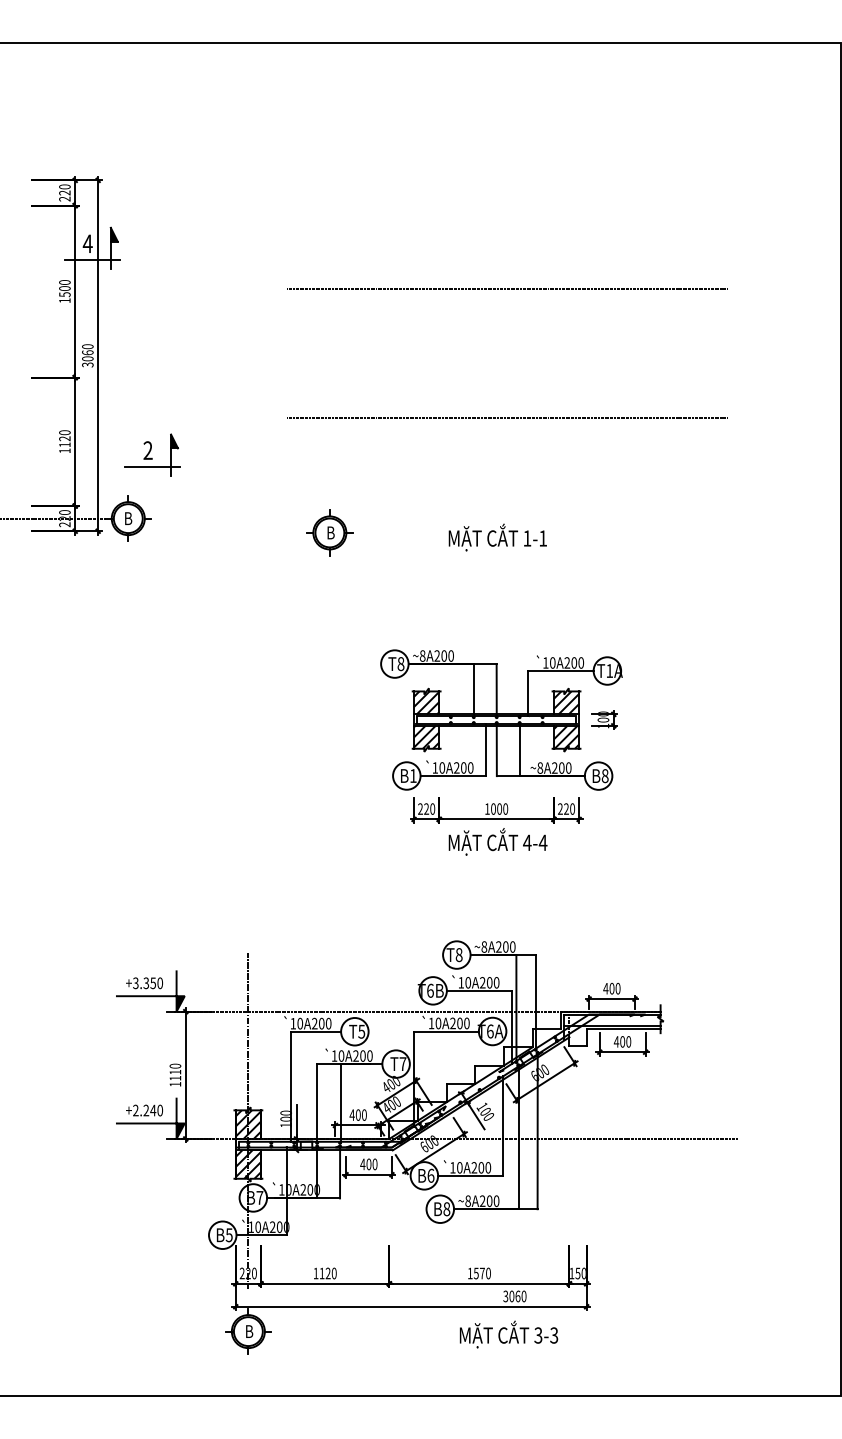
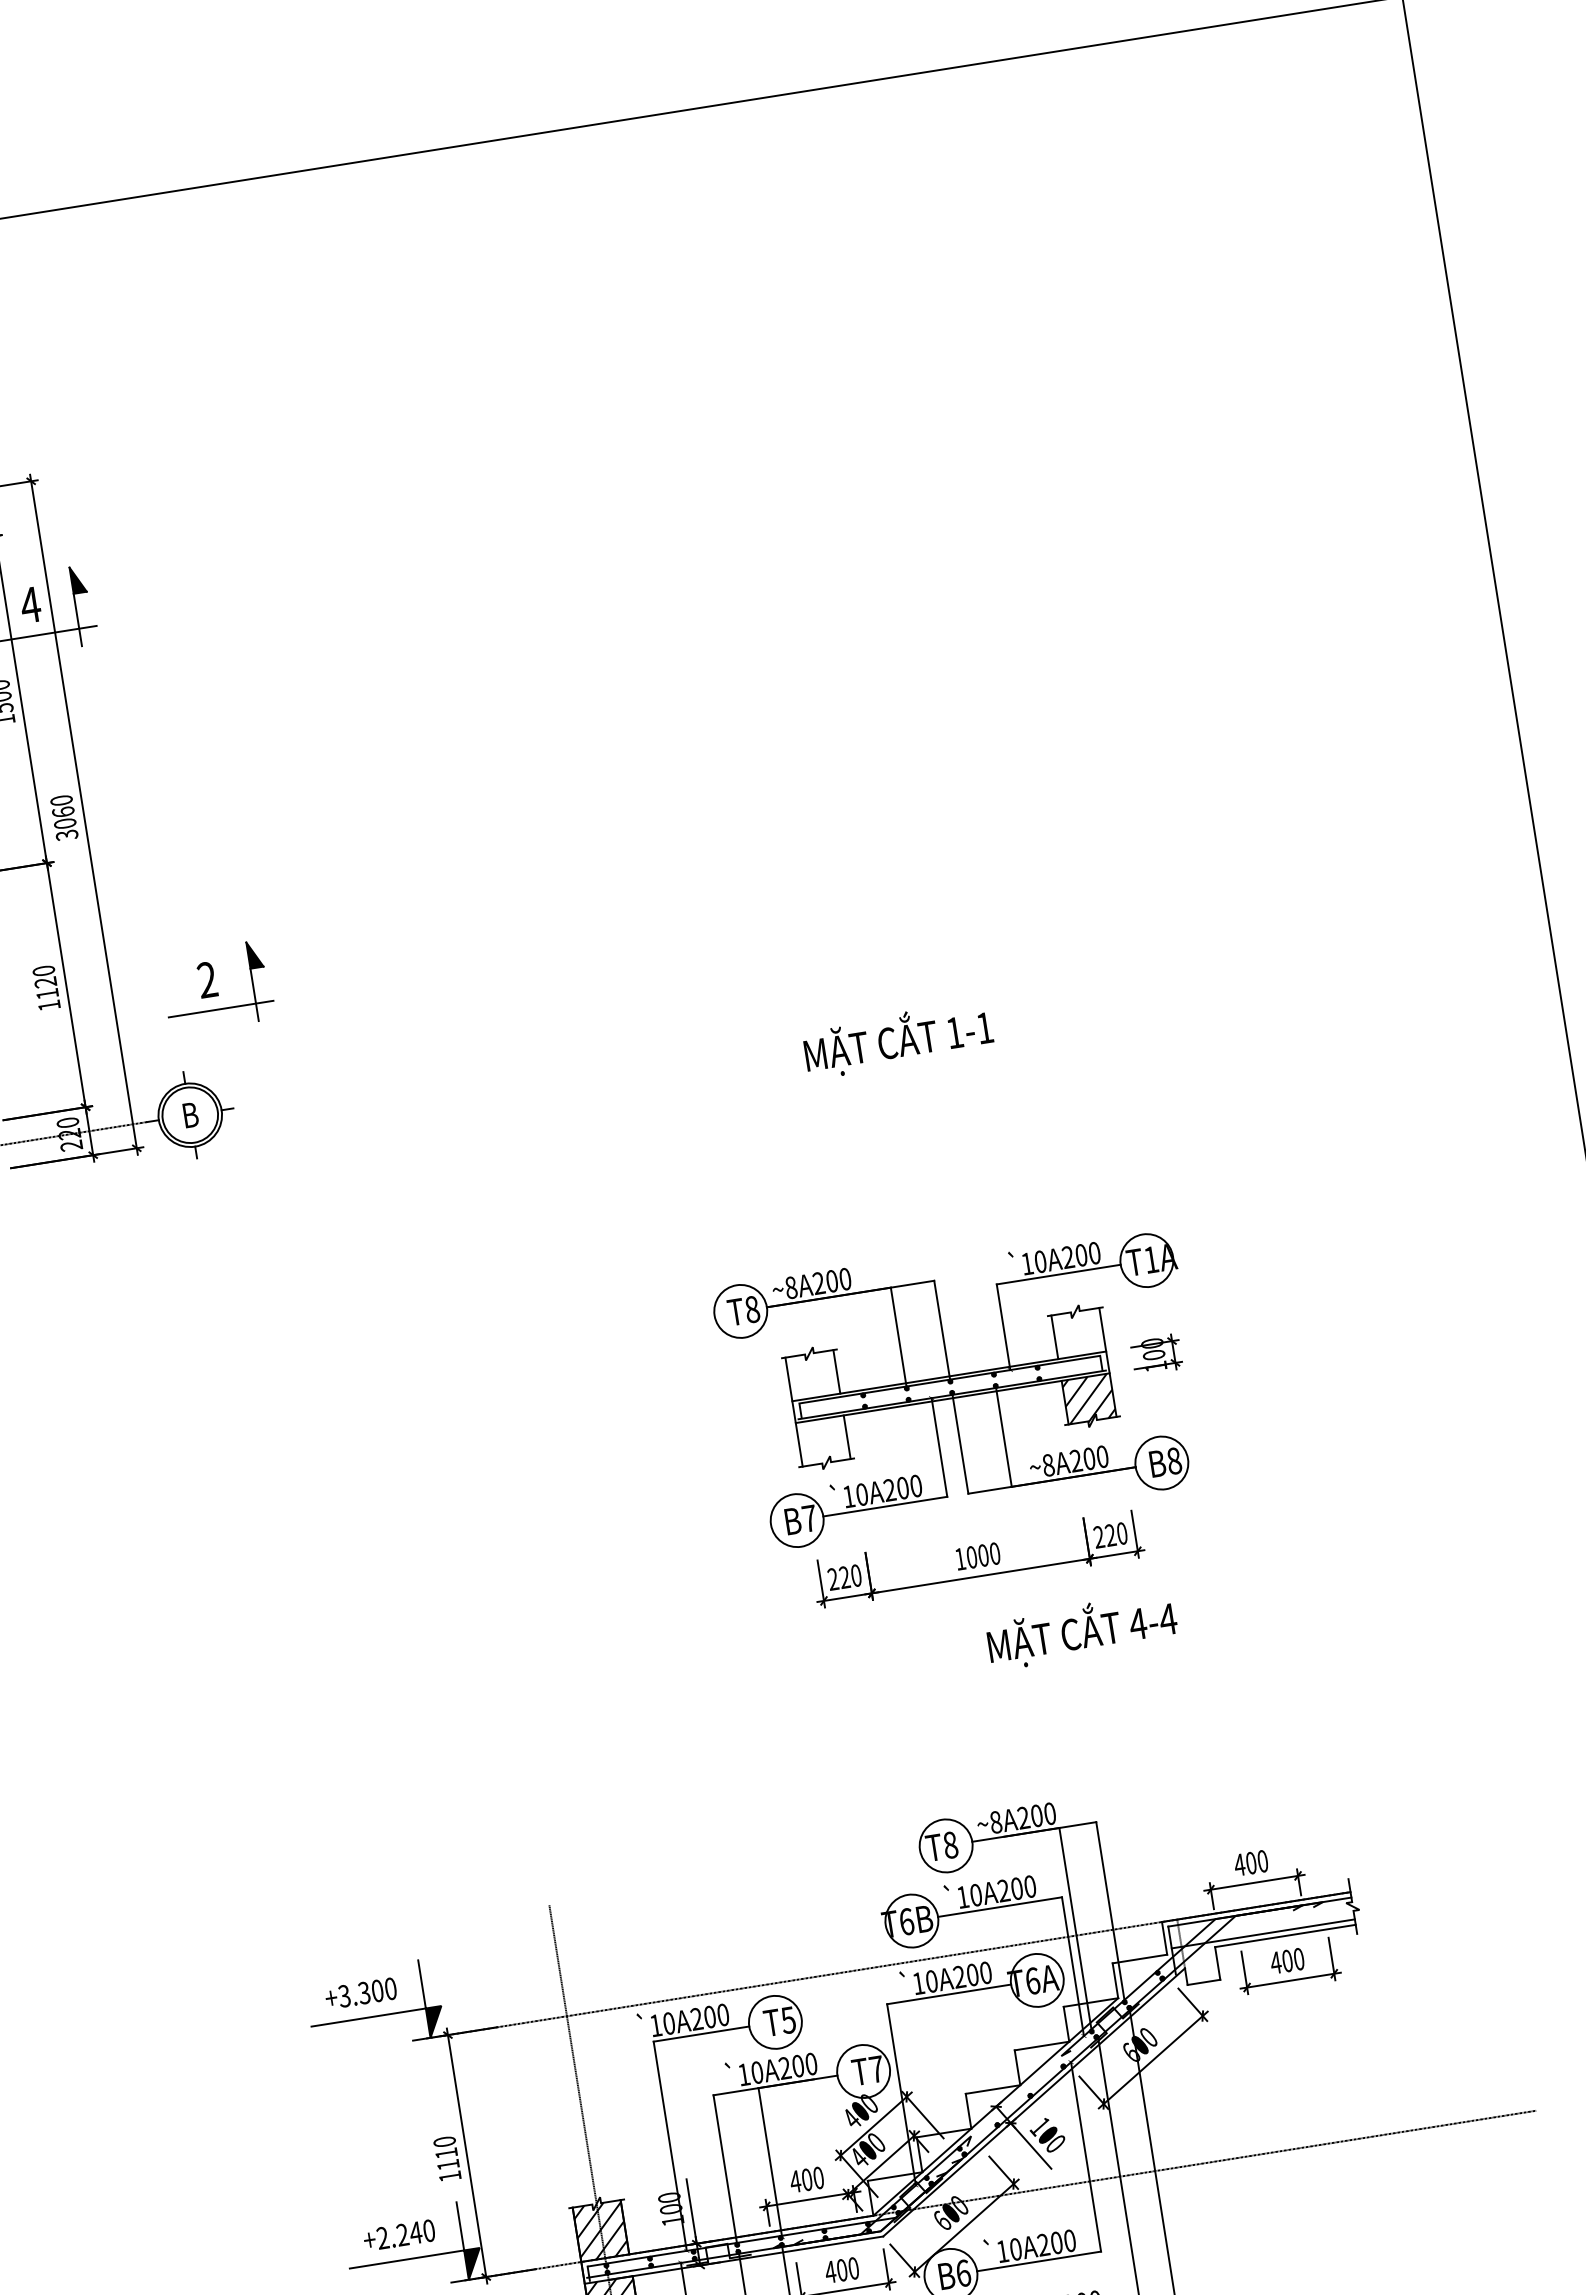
line: (507, 289) -> (842, 565), removed
line: (507, 417) -> (880, 808), removed
part: (329, 532) -> (576, 1080), removed
hatch: (426, 702) -> (812, 1374), removed
hatch: (566, 702) -> (1078, 1332), removed
hatch: (426, 736) -> (822, 1439), removed
text: (413, 775) -> (809, 1517), B1 -> B7
text: (497, 841) -> (1080, 1630), moved
text: (153, 983) -> (378, 1991), +3.350 -> +3.300

